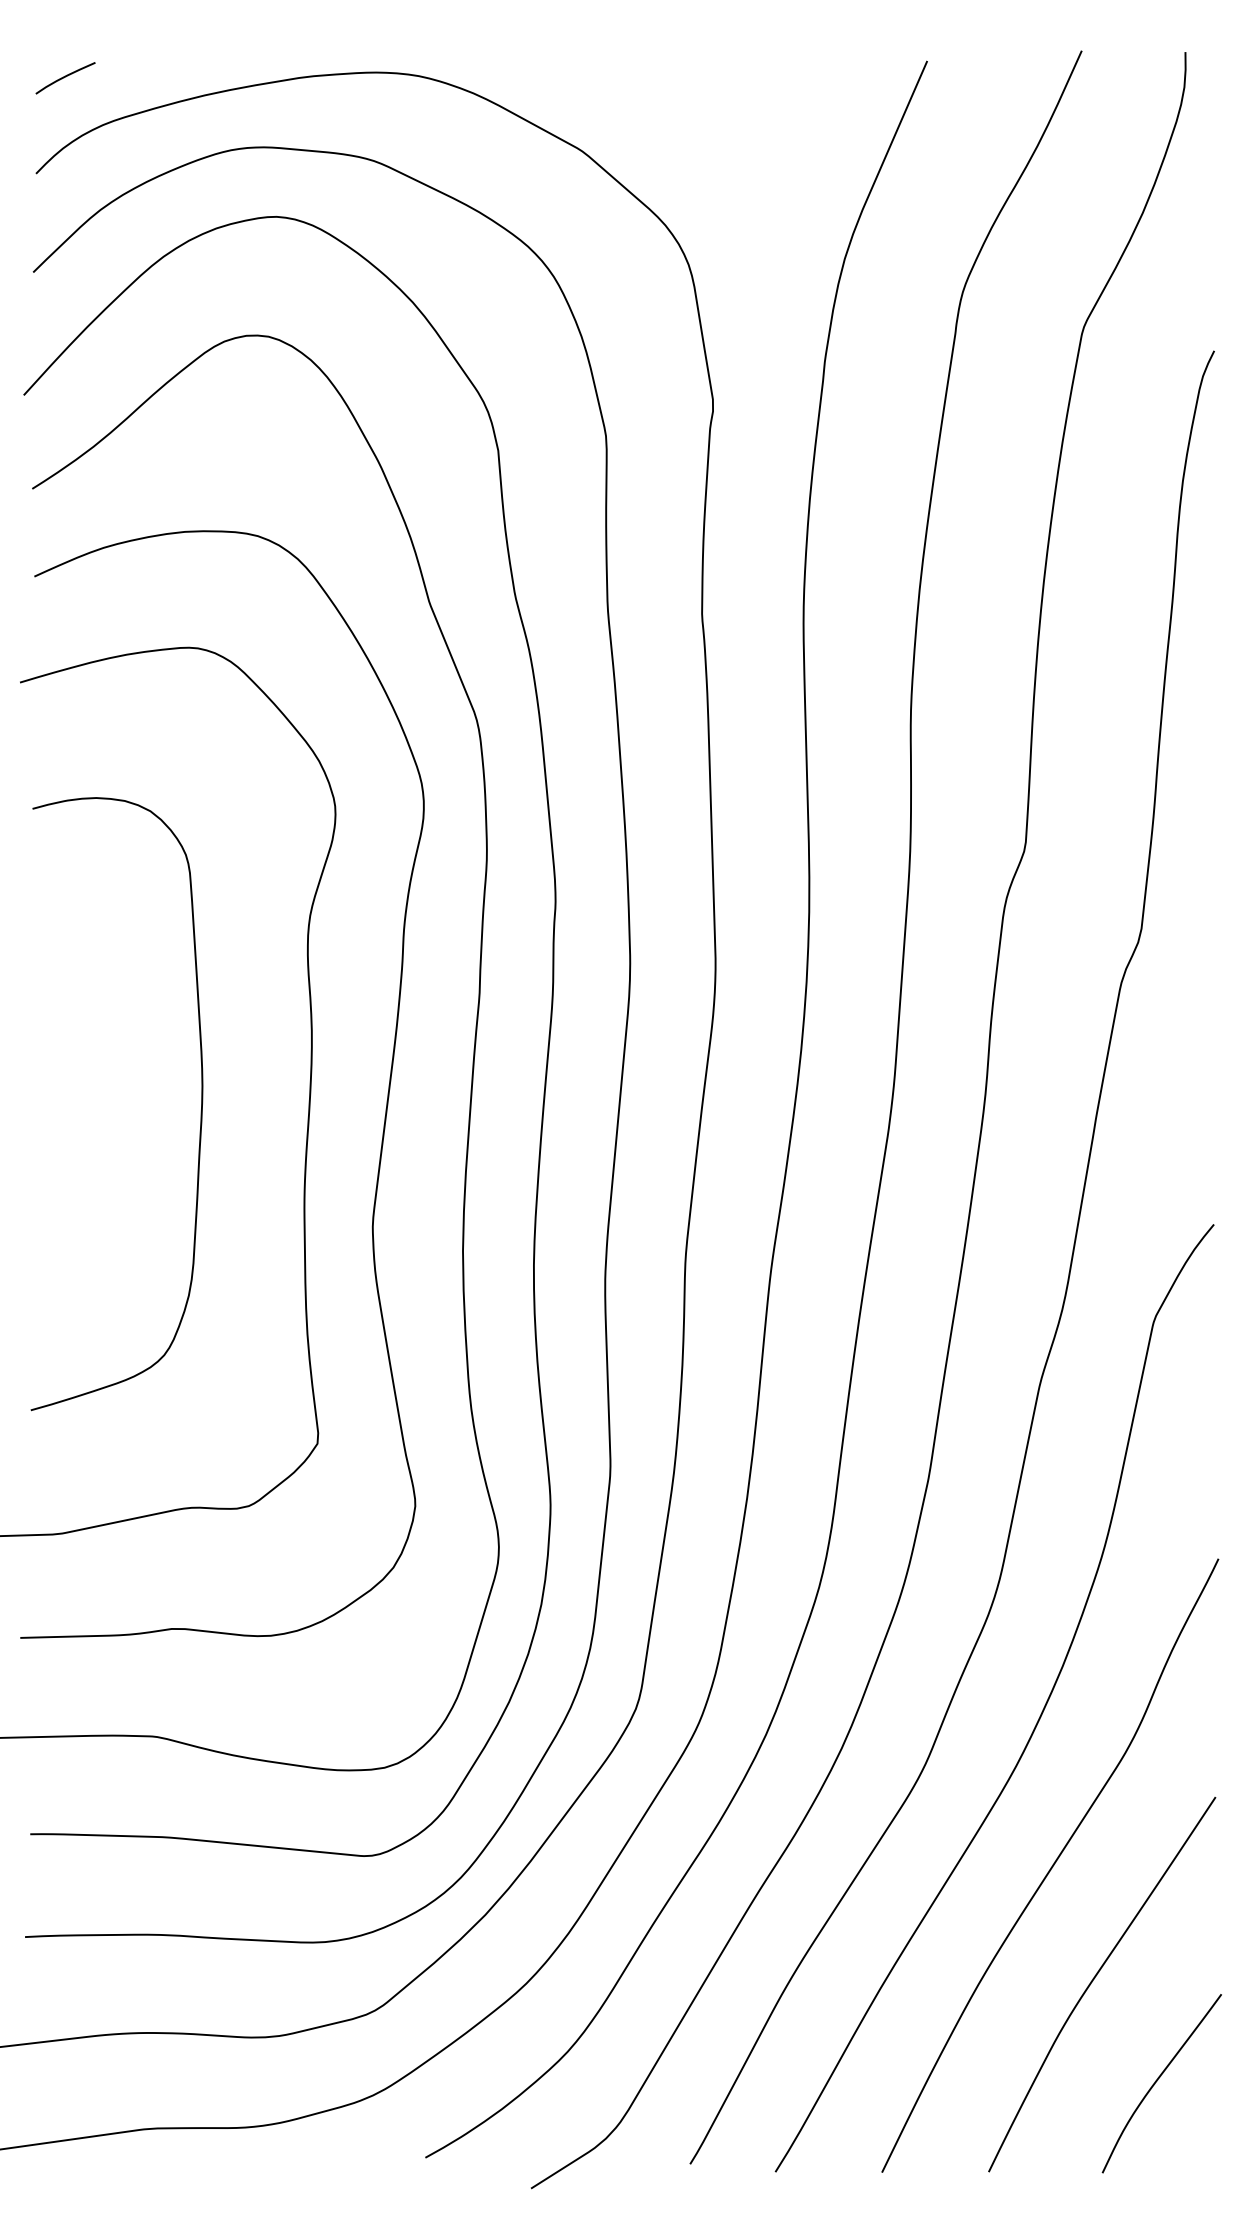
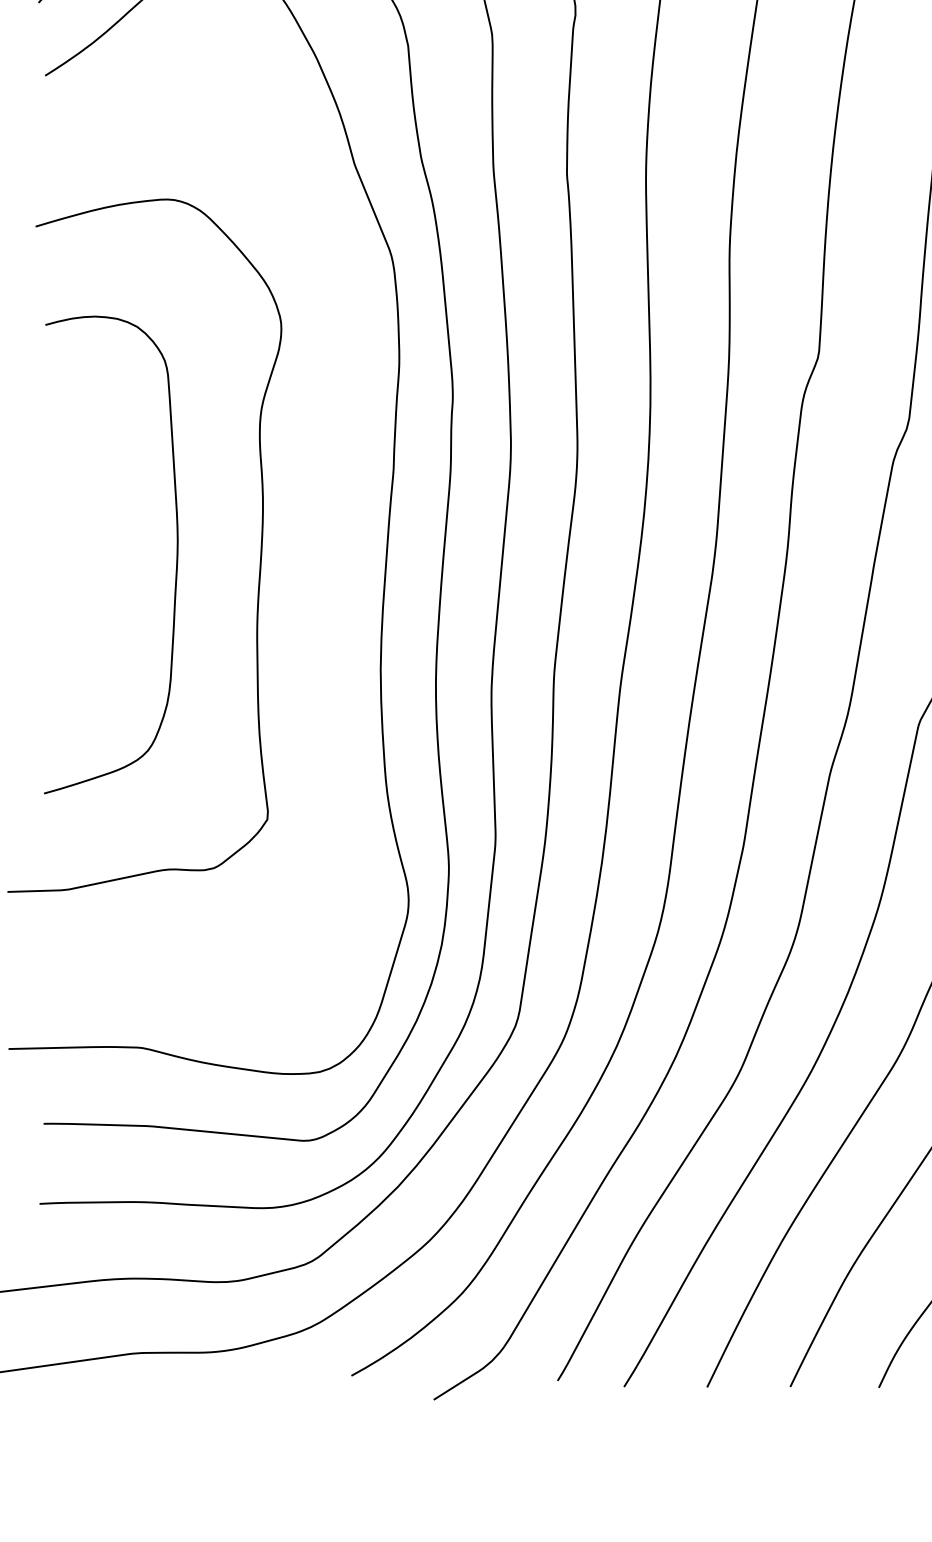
curve: (385, 1108) -> (320, 558), removed

